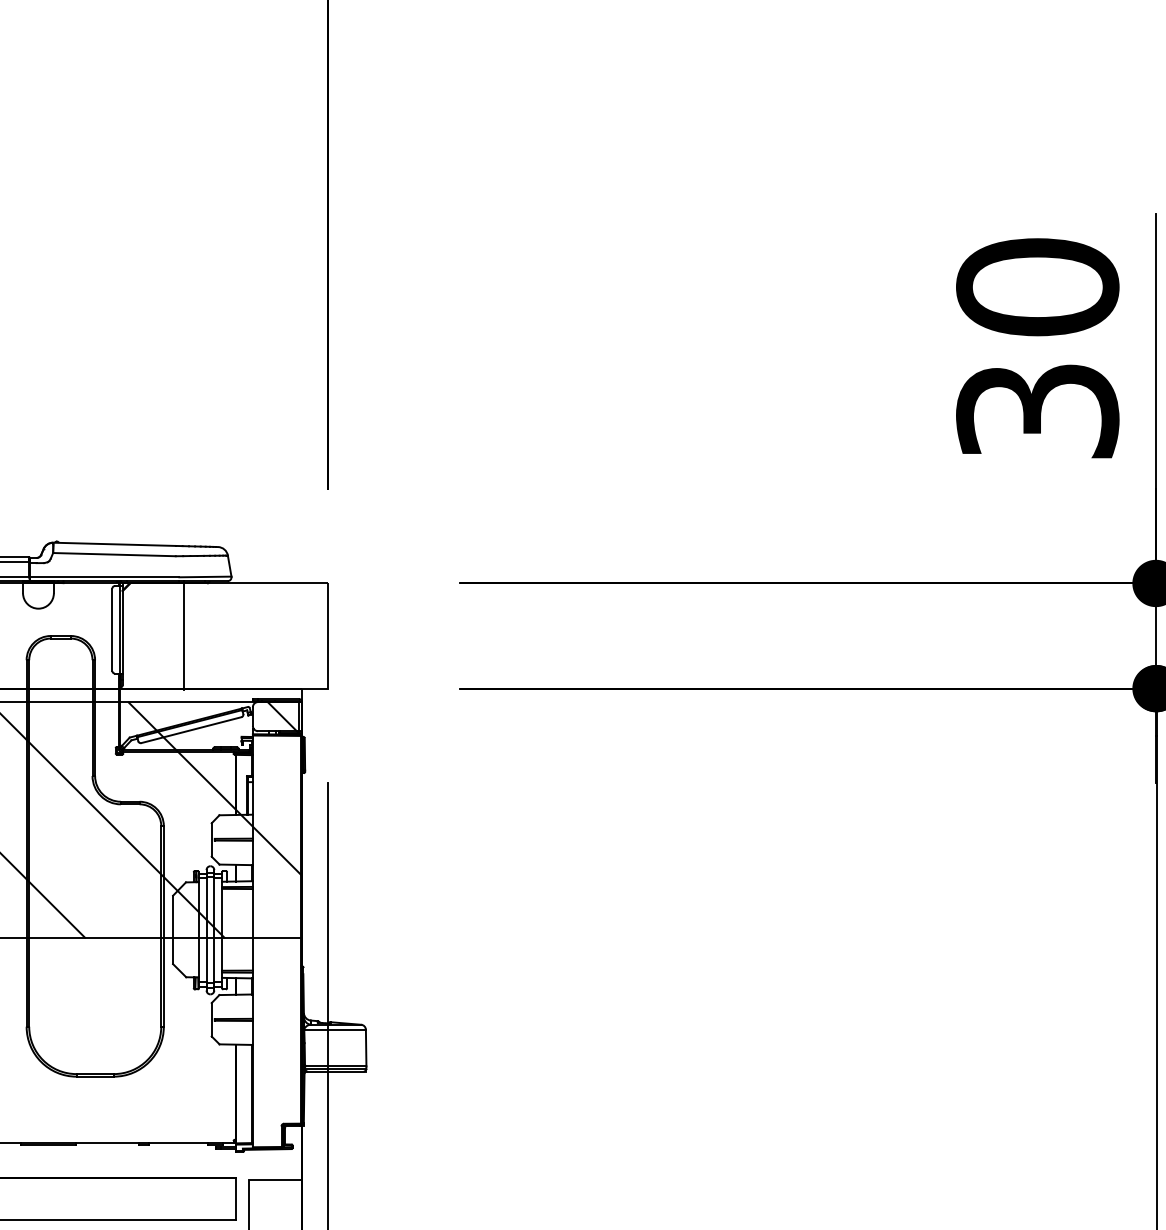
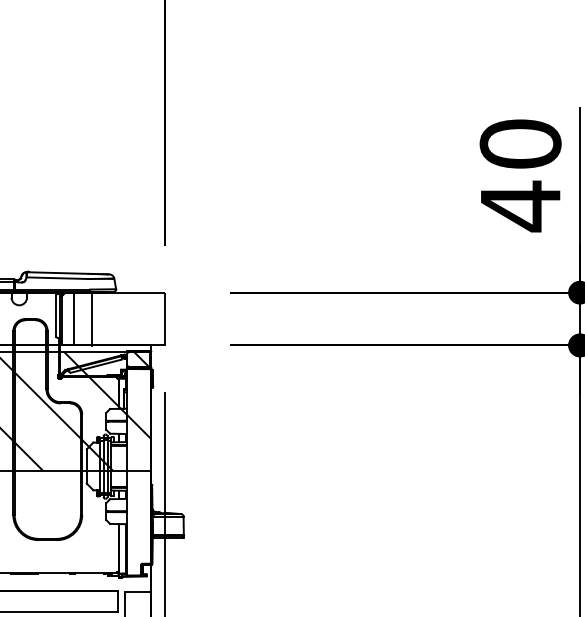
text: (1037, 411) -> (520, 206), 30 -> 40
line: (146, 634) -> (73, 318), added

